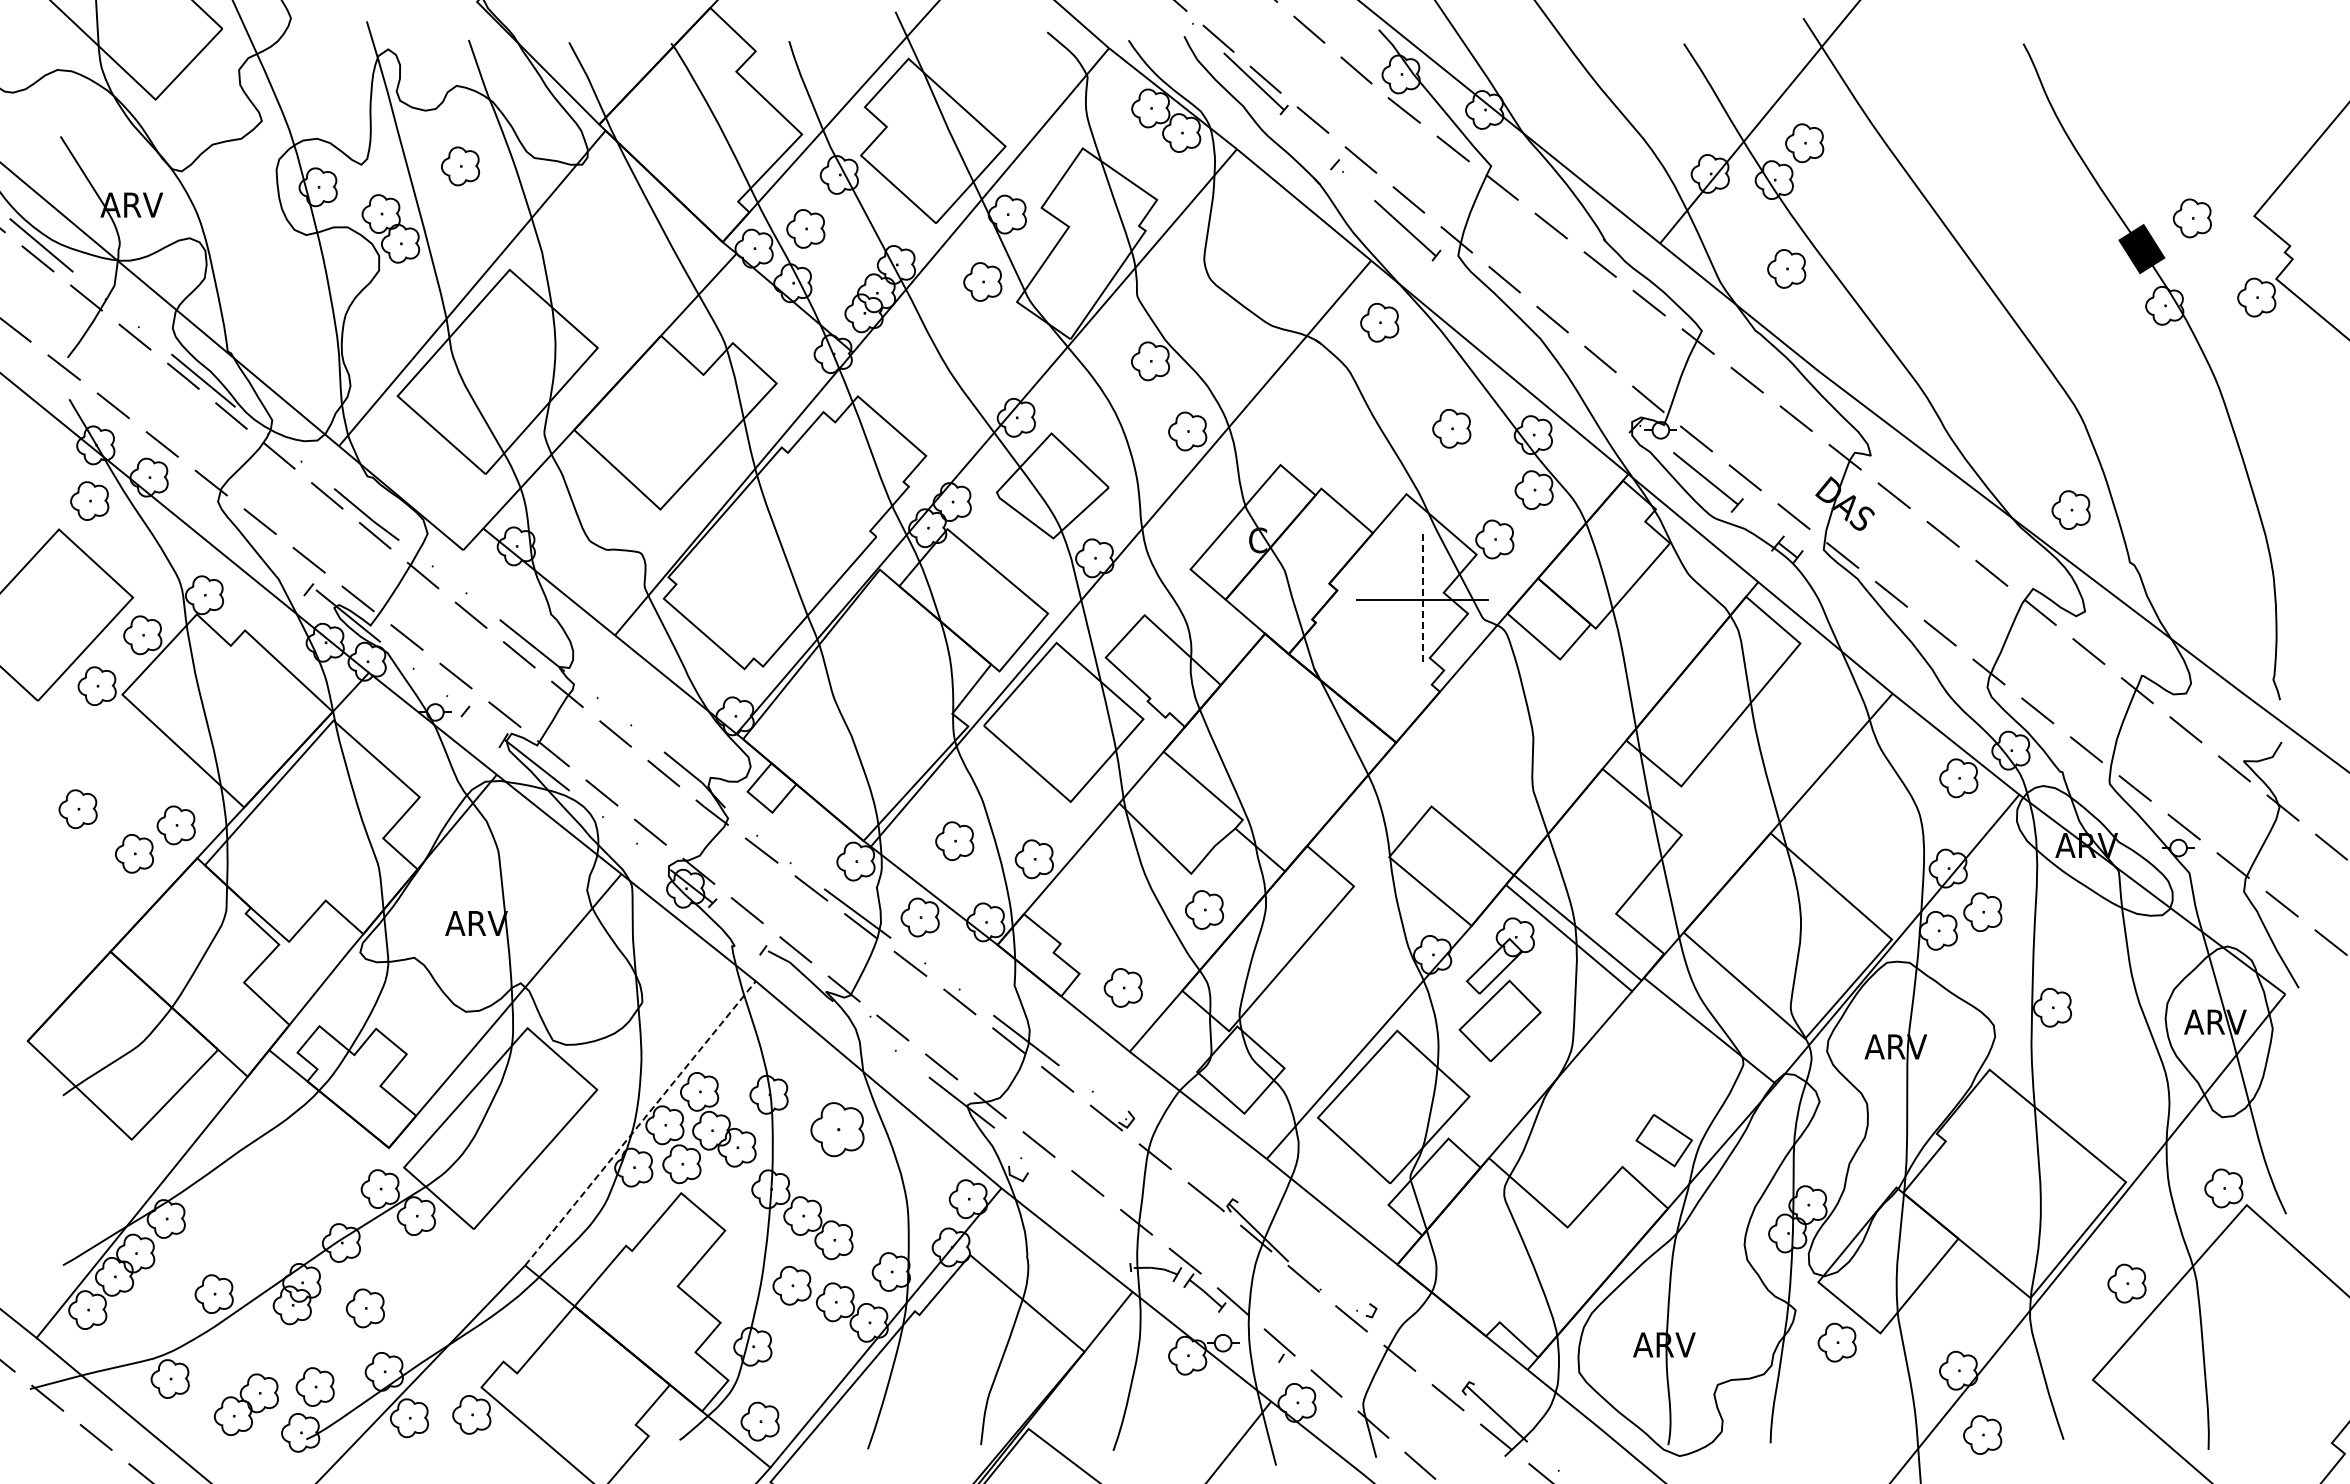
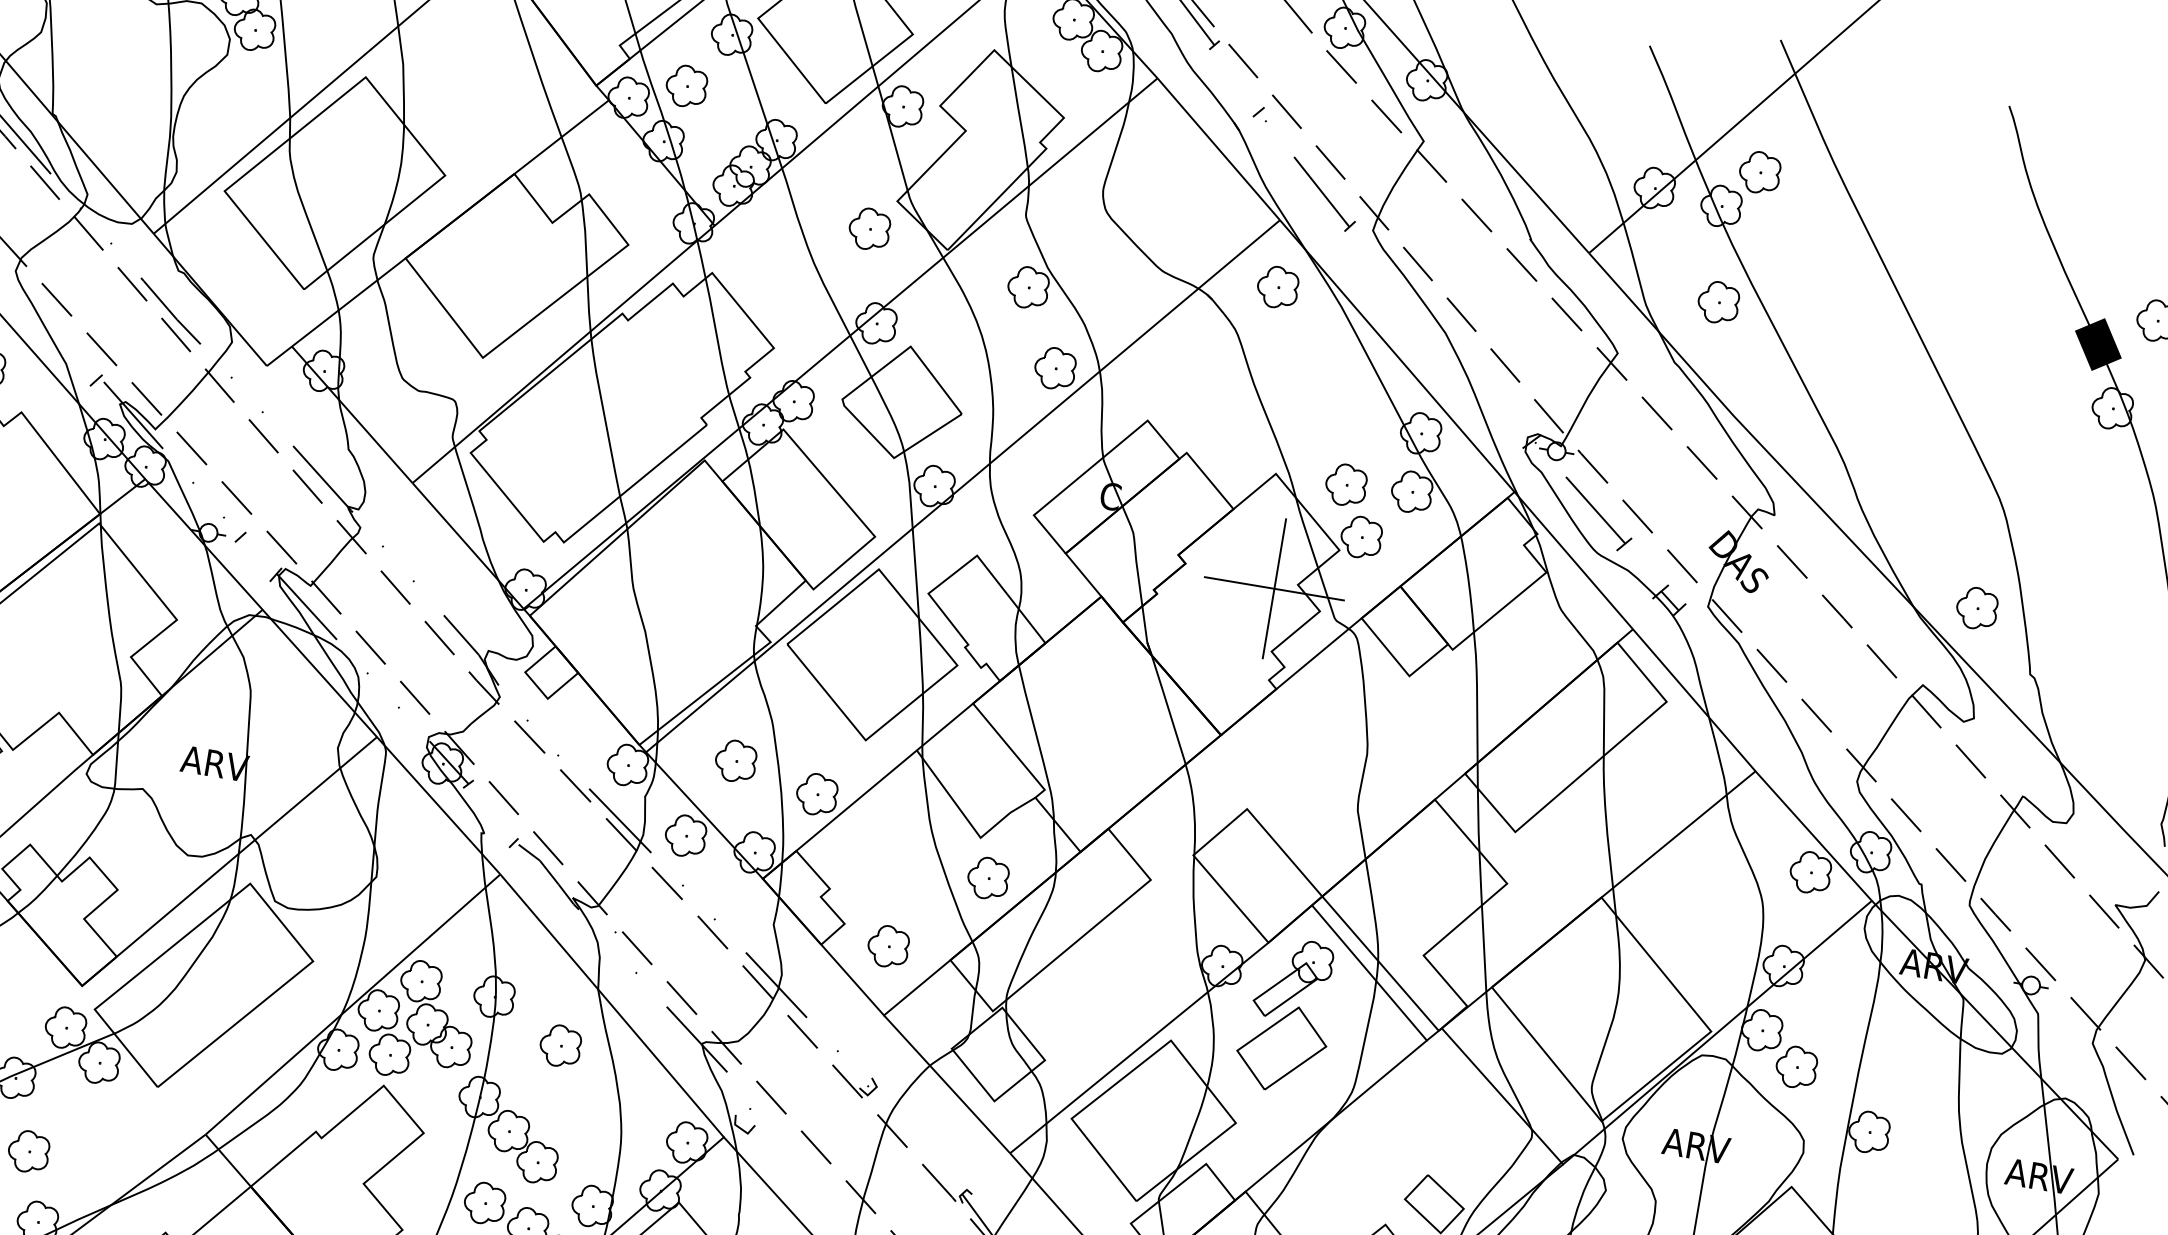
part: (982, 281) -> (869, 228), moved
part: (1451, 428) -> (1345, 484), moved
line: (1422, 600) -> (1274, 589), dashed -> solid
part: (1982, 912) -> (1796, 1067), moved
line: (640, 1122) -> (353, 1003), dashed -> solid
part: (837, 1129) -> (560, 1045), size x0.71

